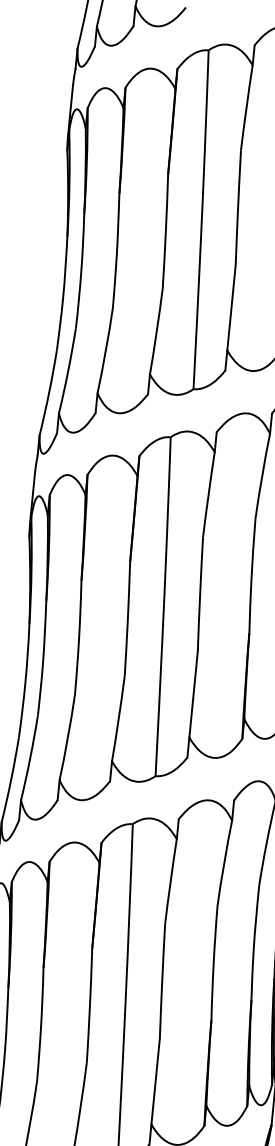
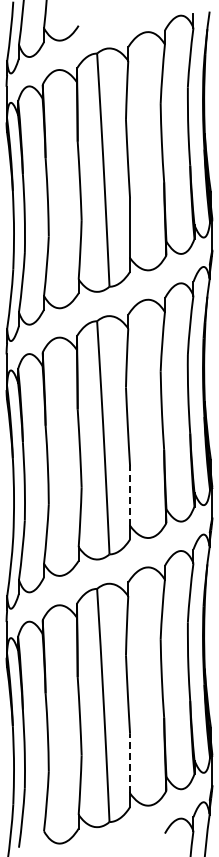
line: (194, 693) -> (130, 495), solid -> dashed
line: (156, 1081) -> (130, 763), solid -> dashed

